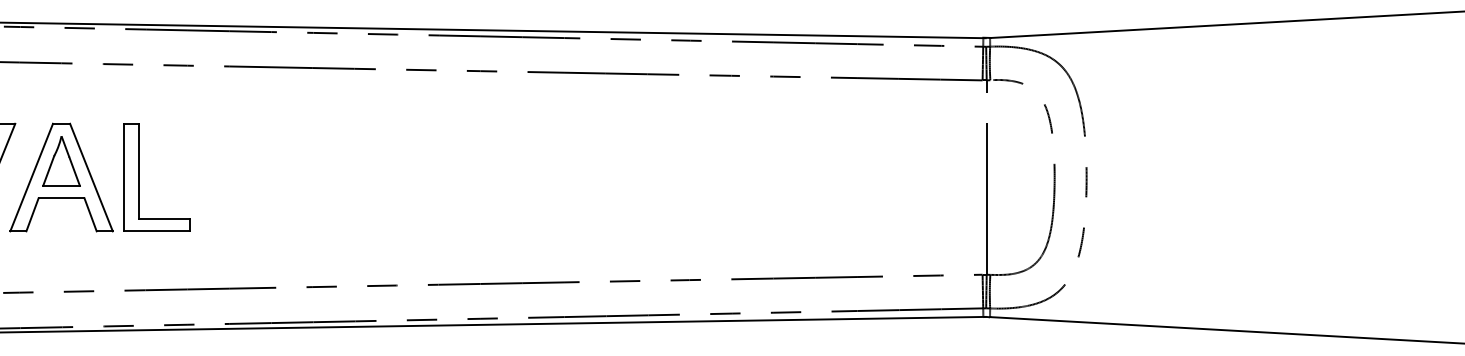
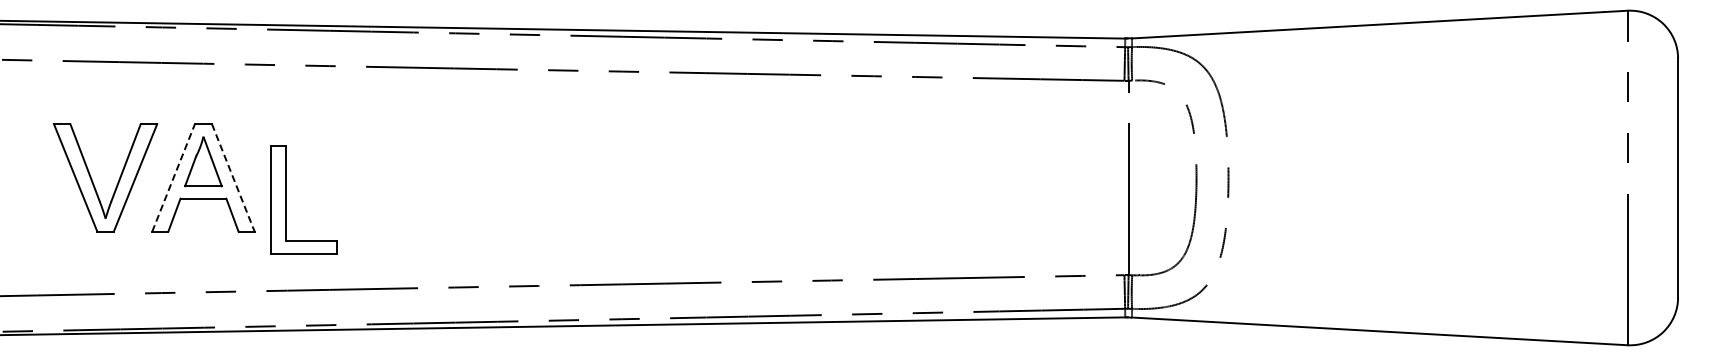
line: (31, 177) -> (173, 177), solid -> dashed
line: (91, 177) -> (233, 177), solid -> dashed
part: (139, 177) -> (286, 199), moved

